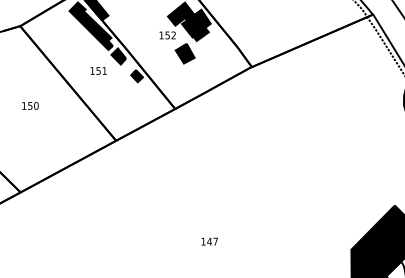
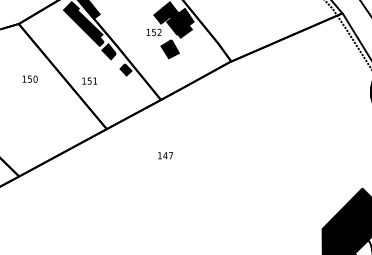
text: (98, 70) -> (89, 80), moved
text: (29, 105) -> (29, 78), moved
text: (209, 241) -> (165, 155), moved

